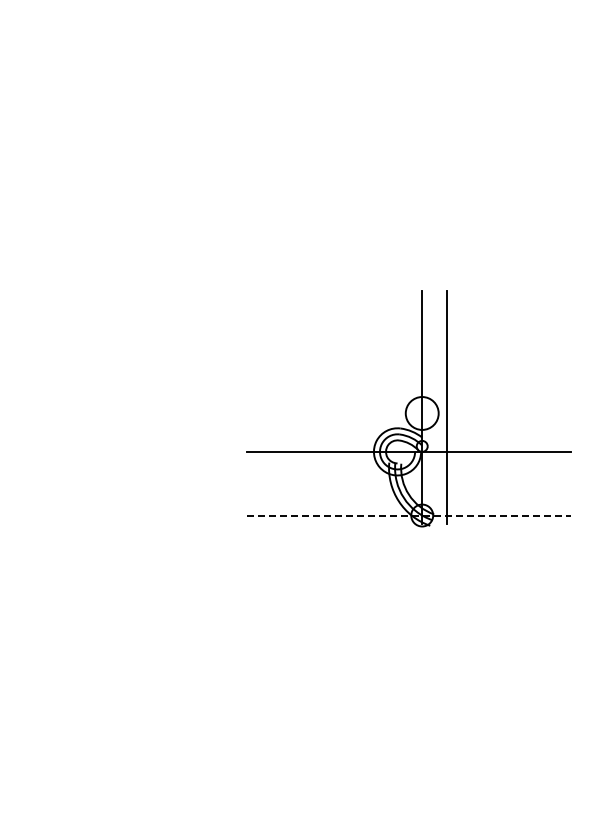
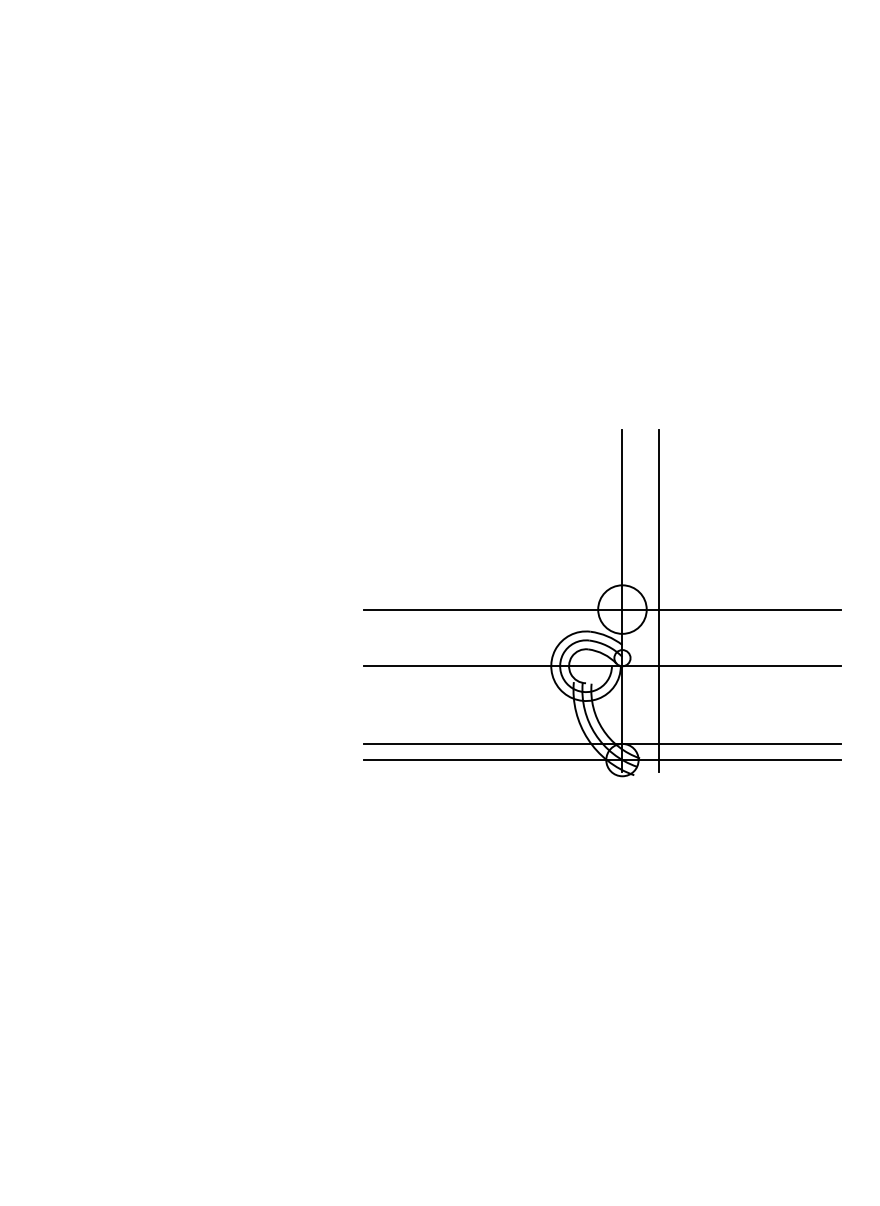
line: (408, 413) -> (602, 609), added
line: (408, 504) -> (602, 743), added
line: (408, 515) -> (602, 760), dashed -> solid

